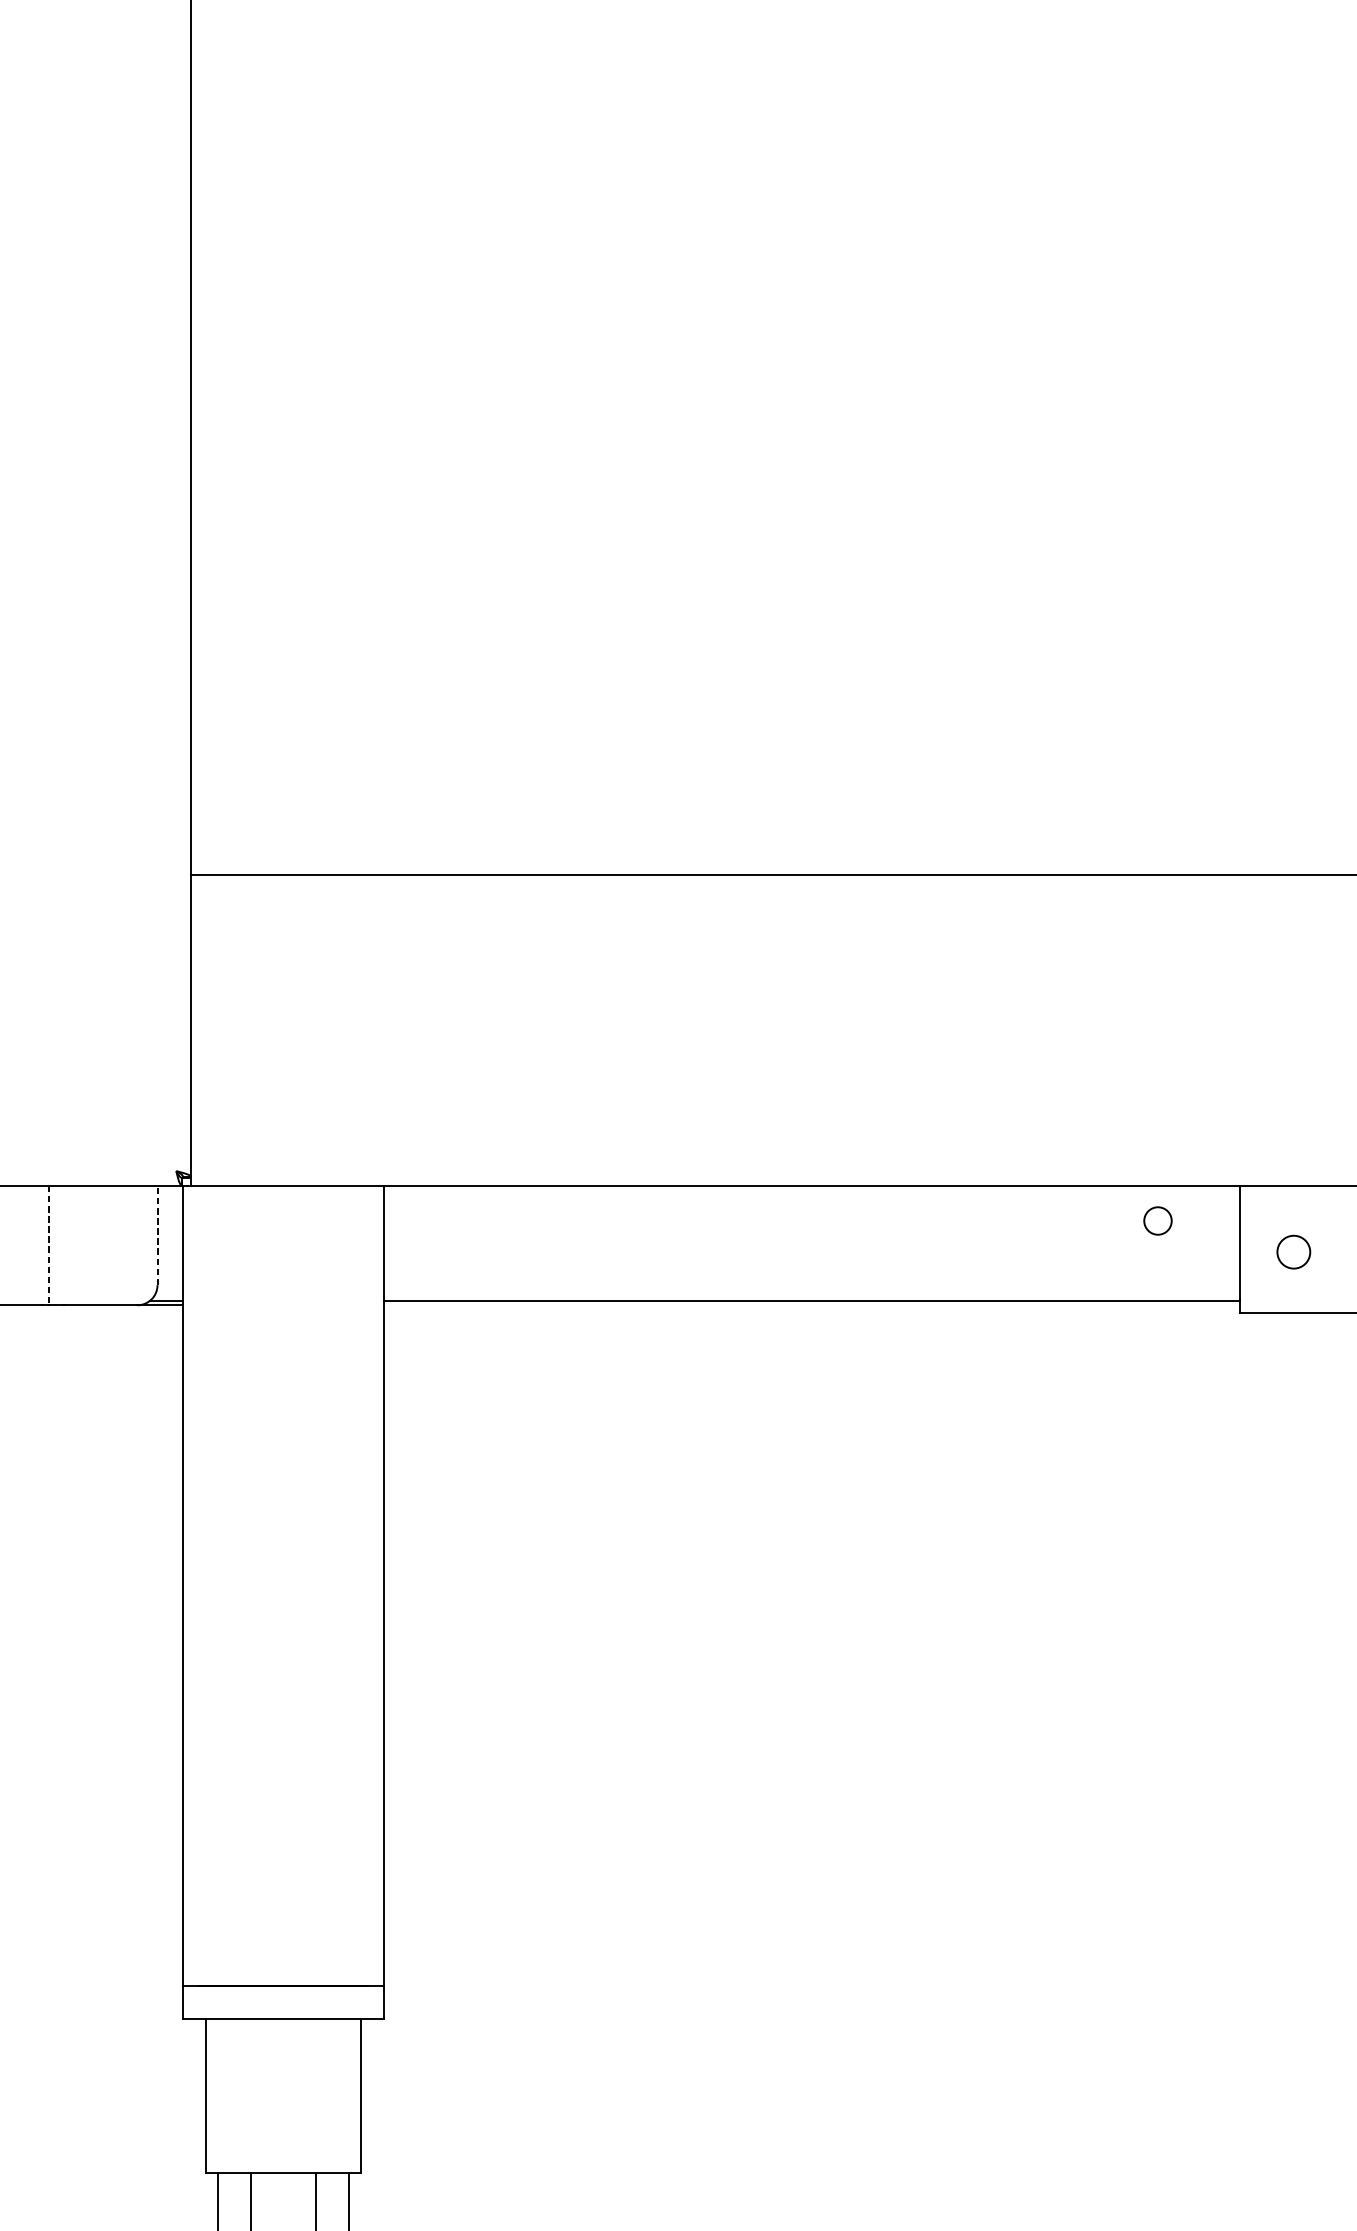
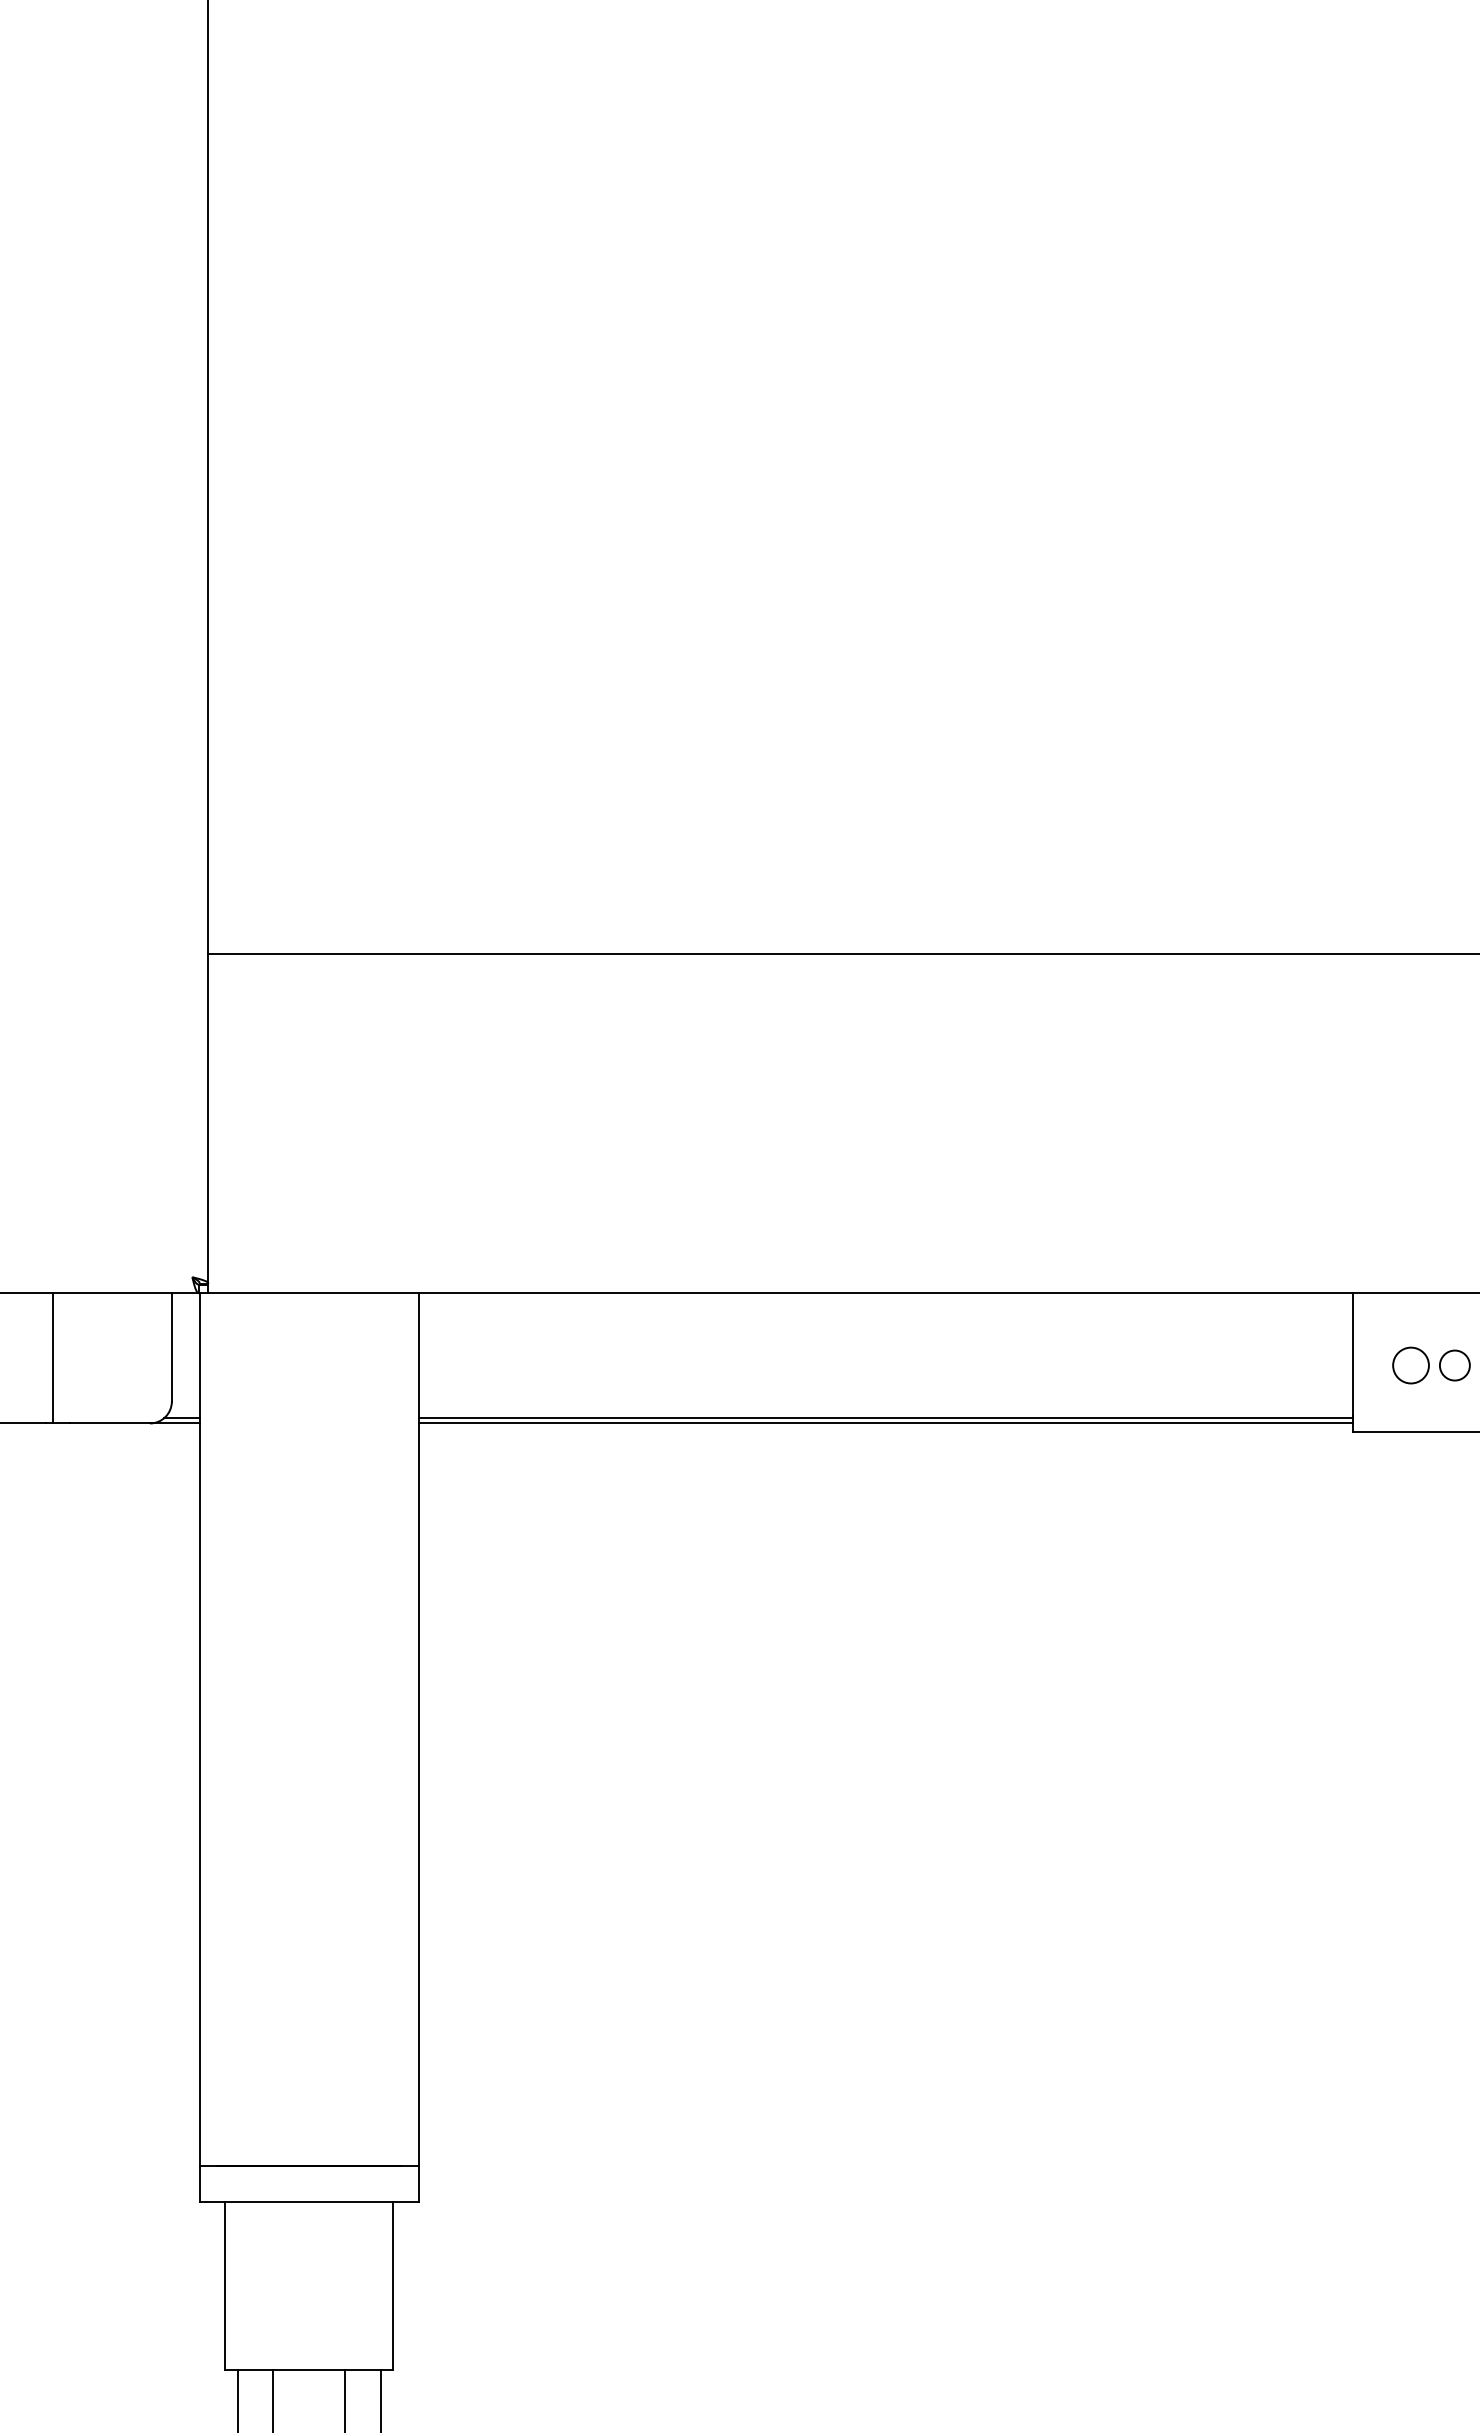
circle: (1157, 1220) -> (1454, 1365), moved
line: (157, 1234) -> (171, 1346), dashed -> solid
line: (48, 1245) -> (53, 1358), dashed -> solid
line: (811, 1305) -> (885, 1423), added

